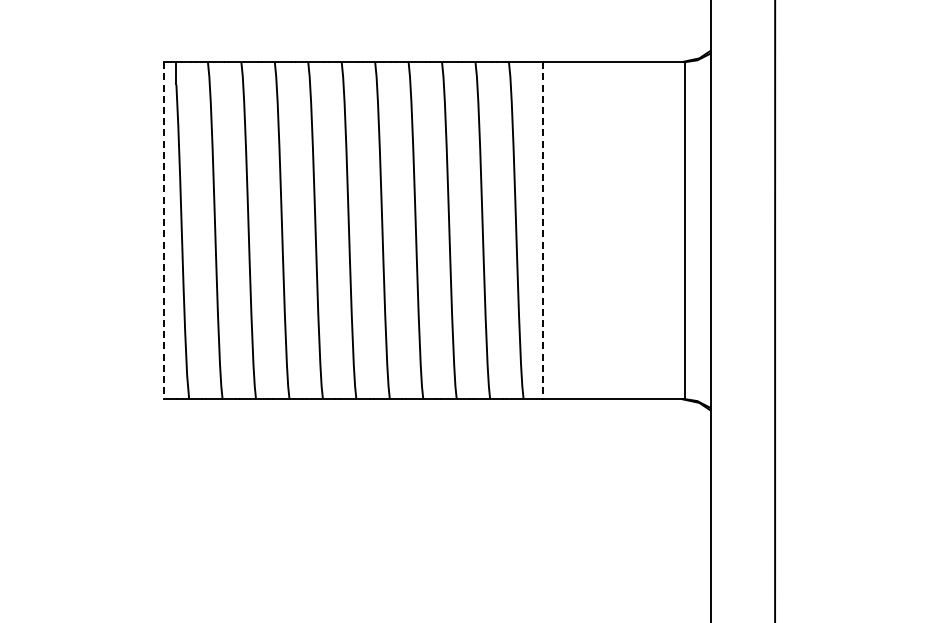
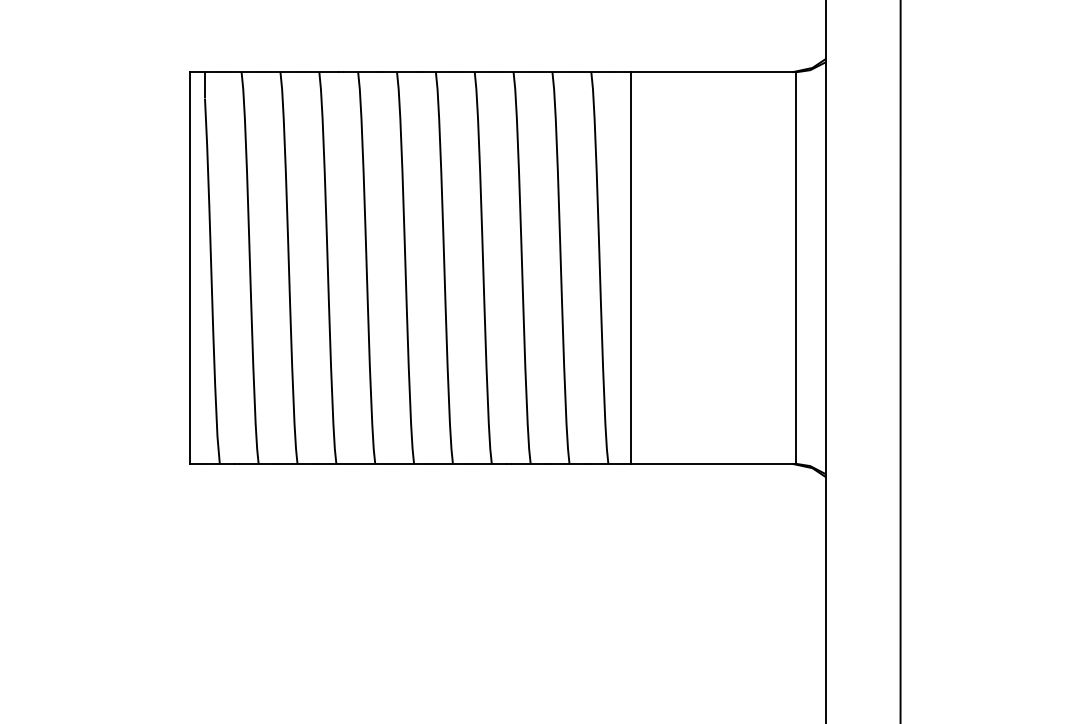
line: (163, 230) -> (189, 267), dashed -> solid
line: (542, 230) -> (630, 267), dashed -> solid

